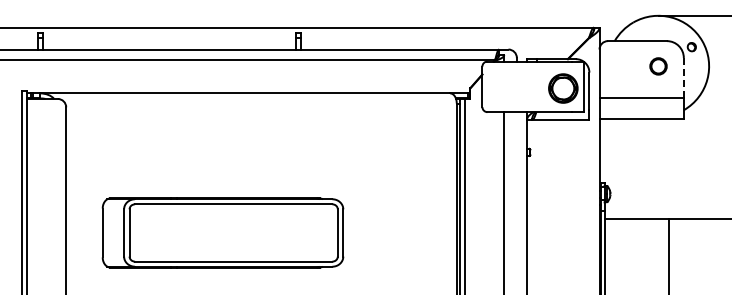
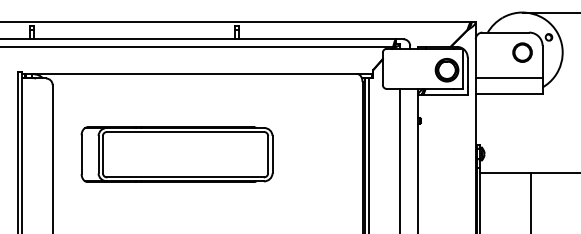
part: (658, 66) -> (522, 52), size x1.43
line: (683, 77) -> (542, 61), dashed -> solid
part: (222, 232) -> (176, 154), moved

